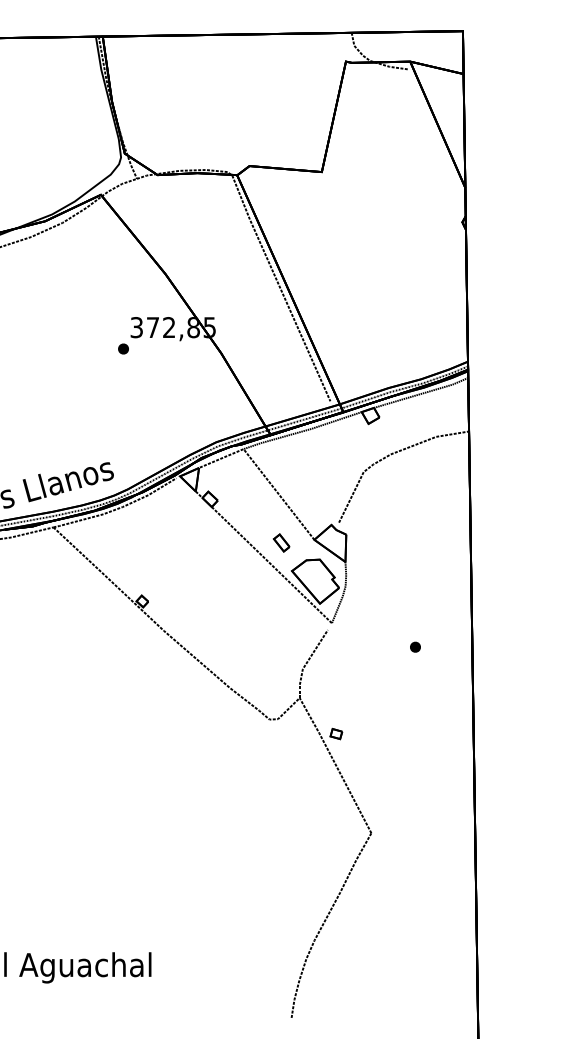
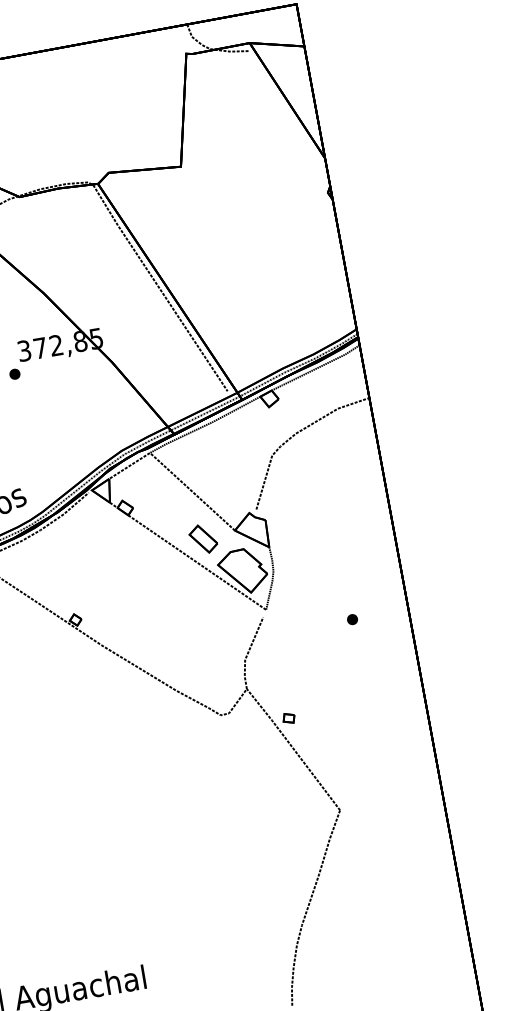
part: (281, 542) -> (202, 538), size x1.67

